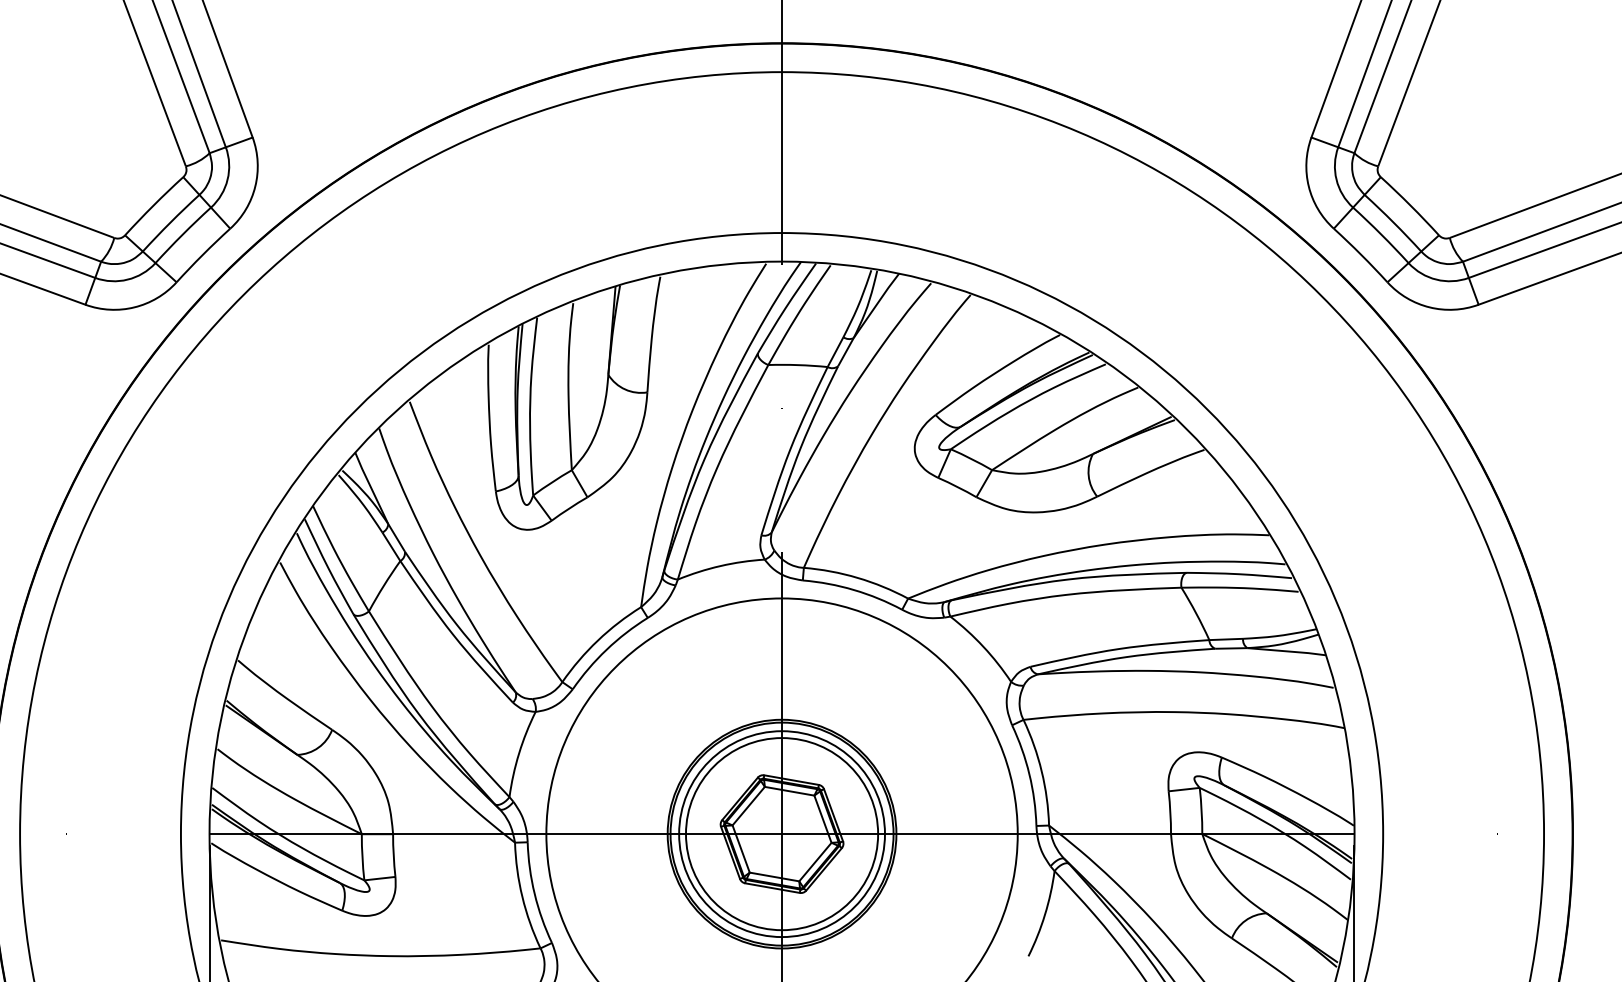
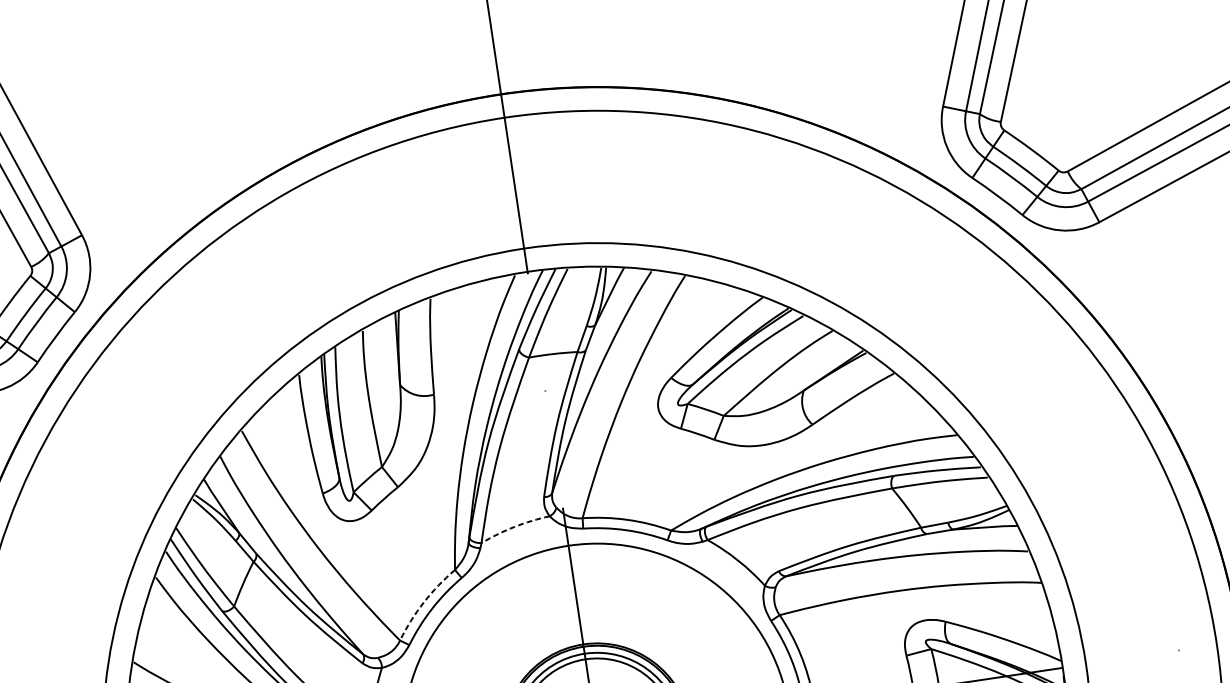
arc: (720, 566) -> (514, 527), solid -> dashed
arc: (597, 640) -> (423, 602), solid -> dashed

